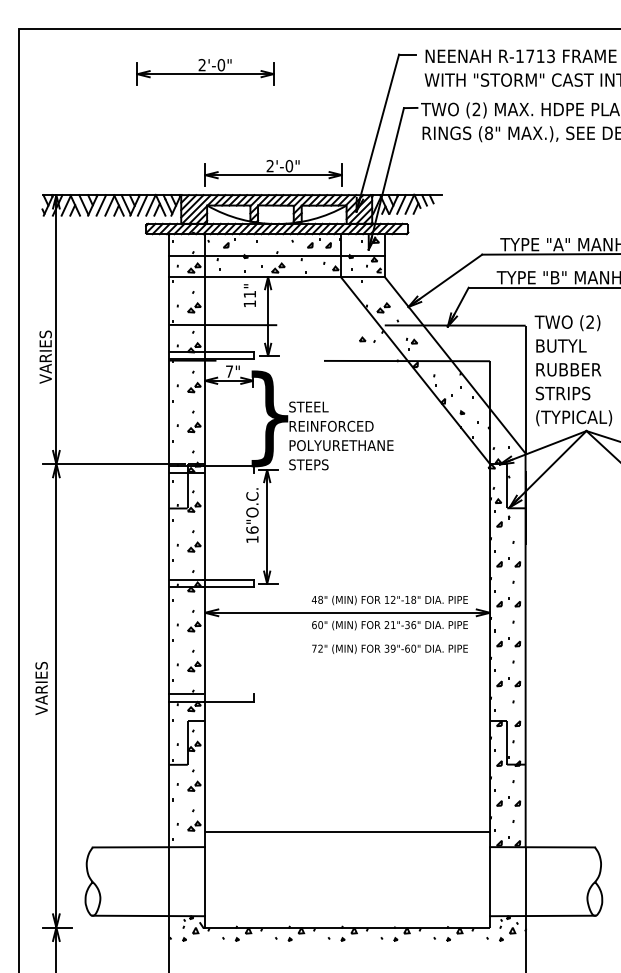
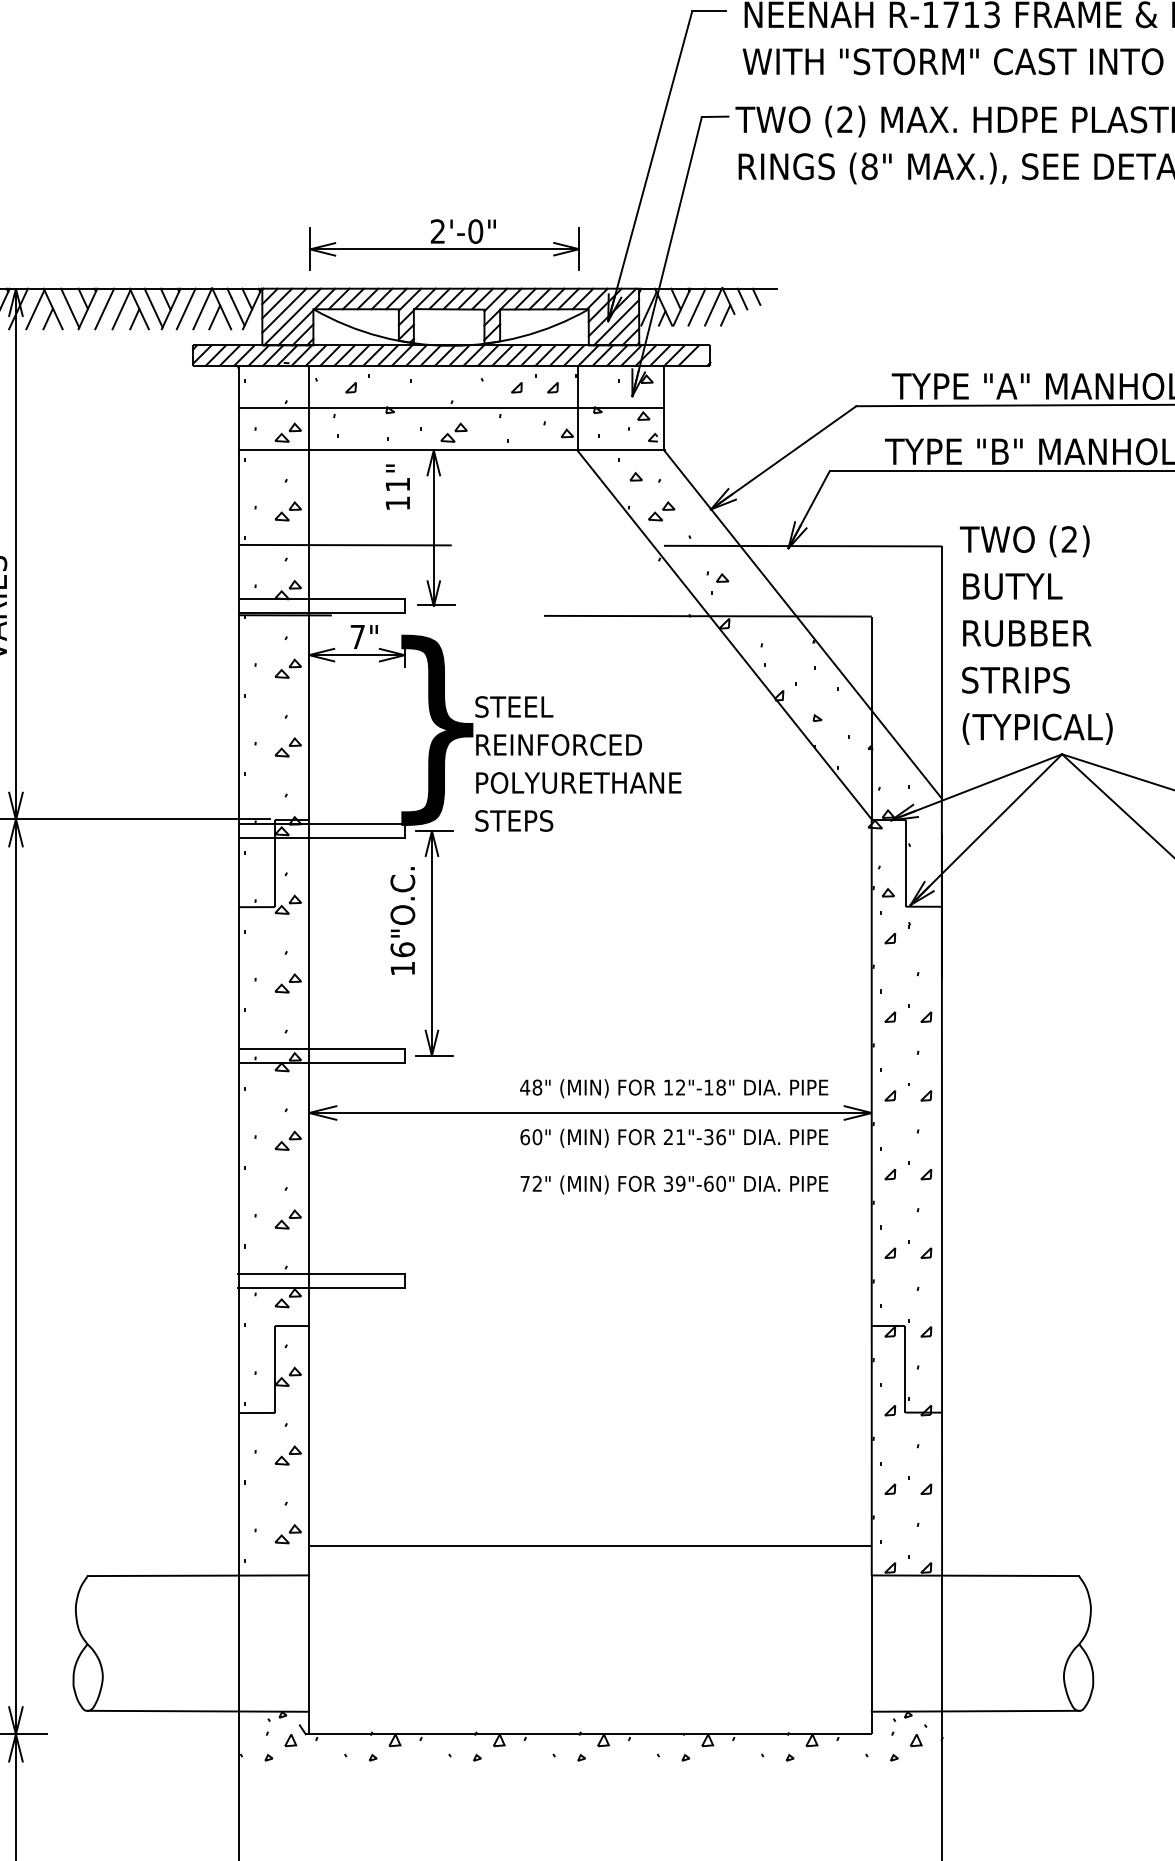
part: (205, 72) -> (310, 46), removed
part: (367, 339) -> (645, 476), moved
line: (228, 473) -> (355, 838), added
line: (228, 694) -> (355, 1274), added

